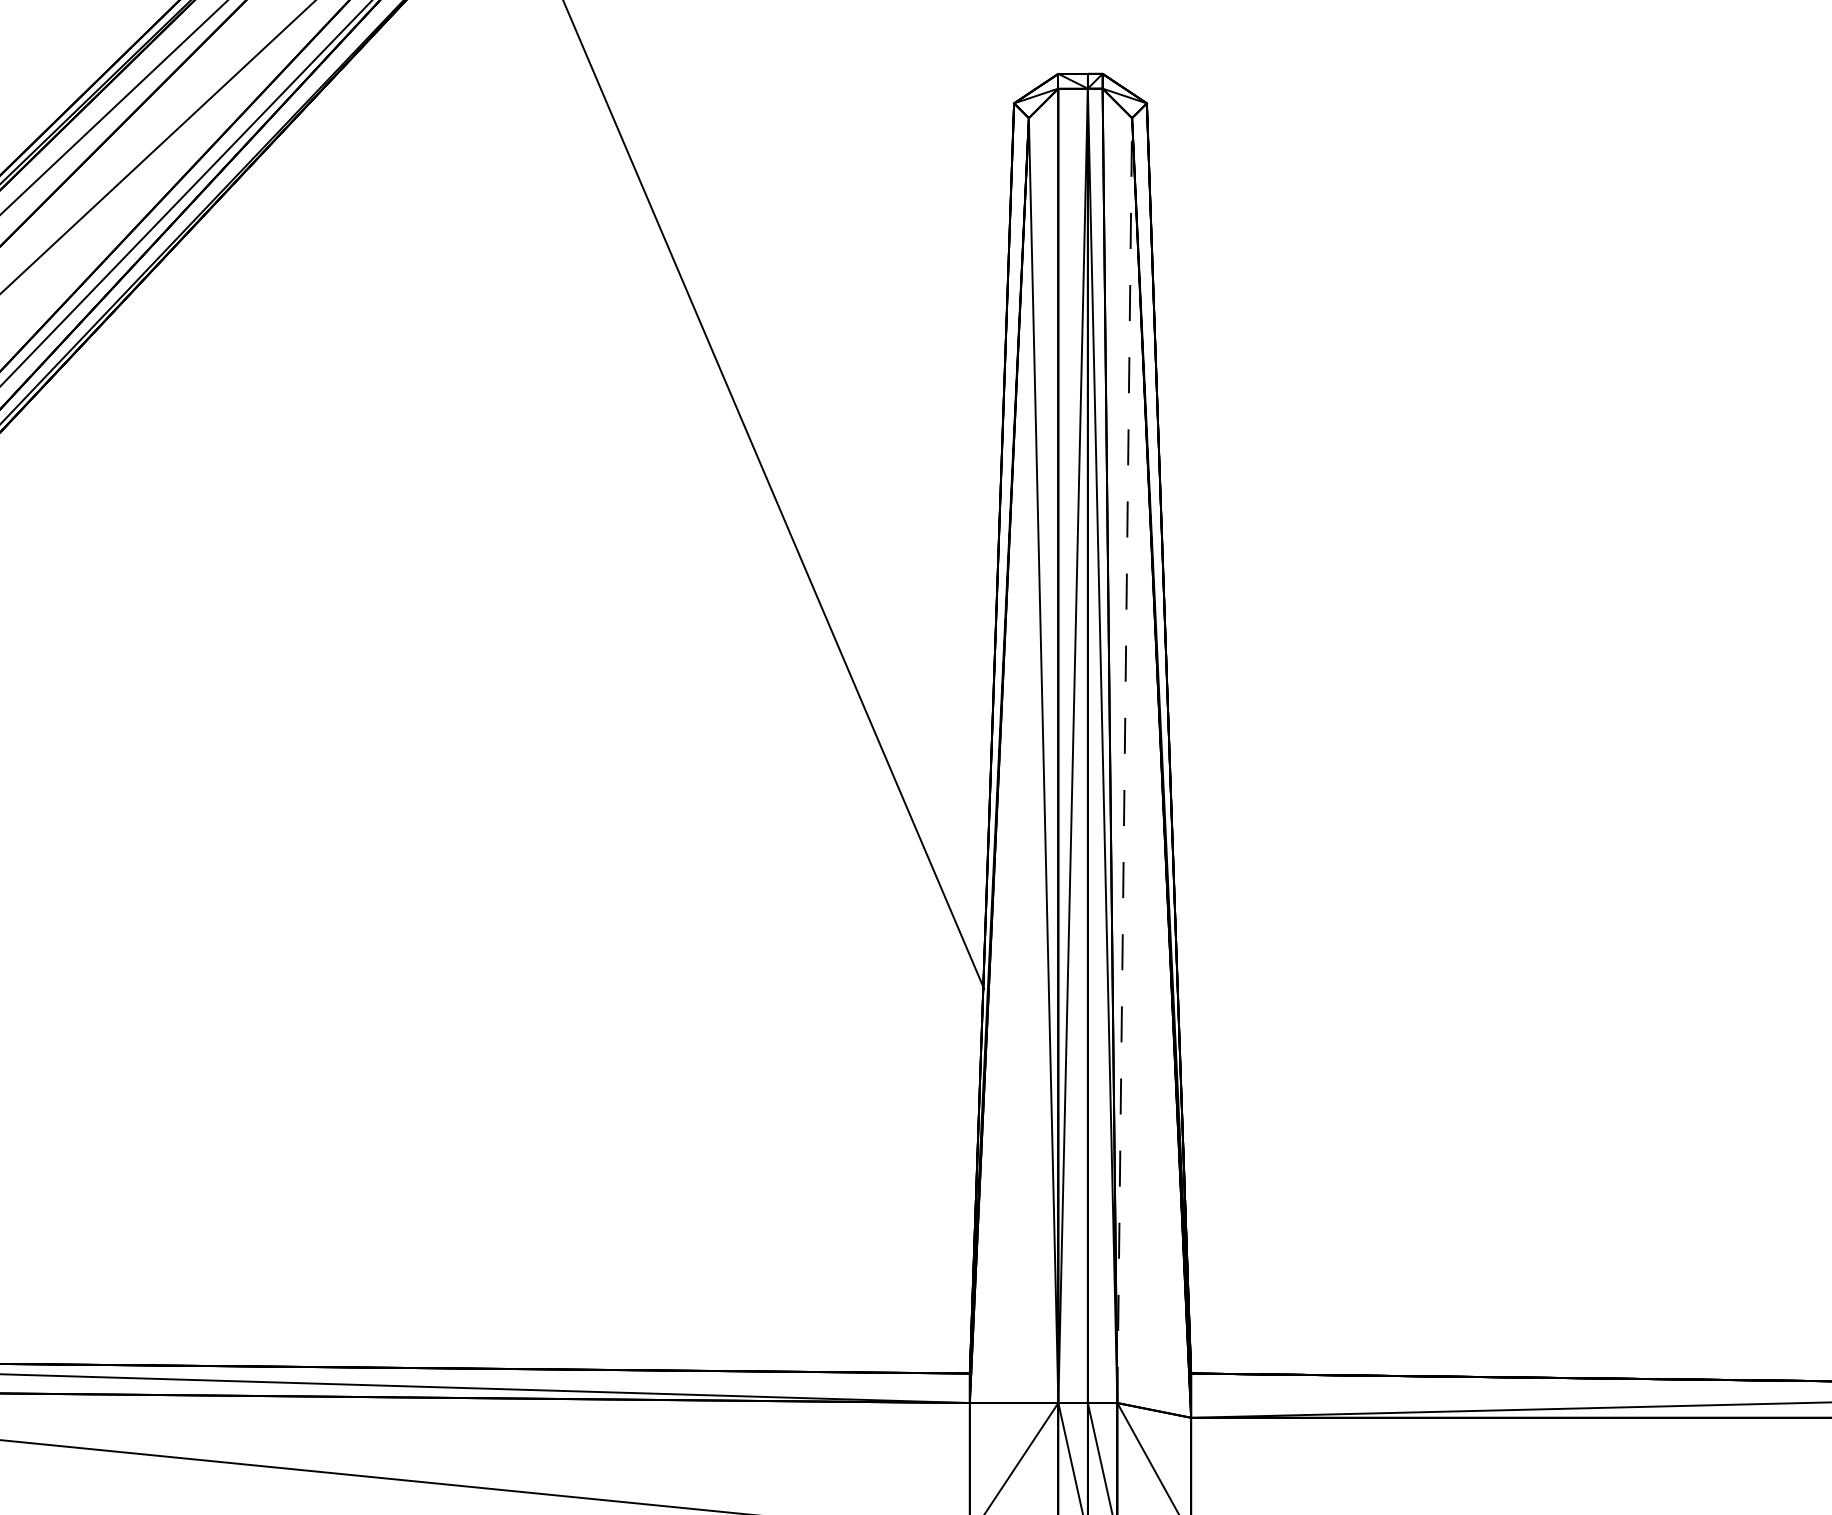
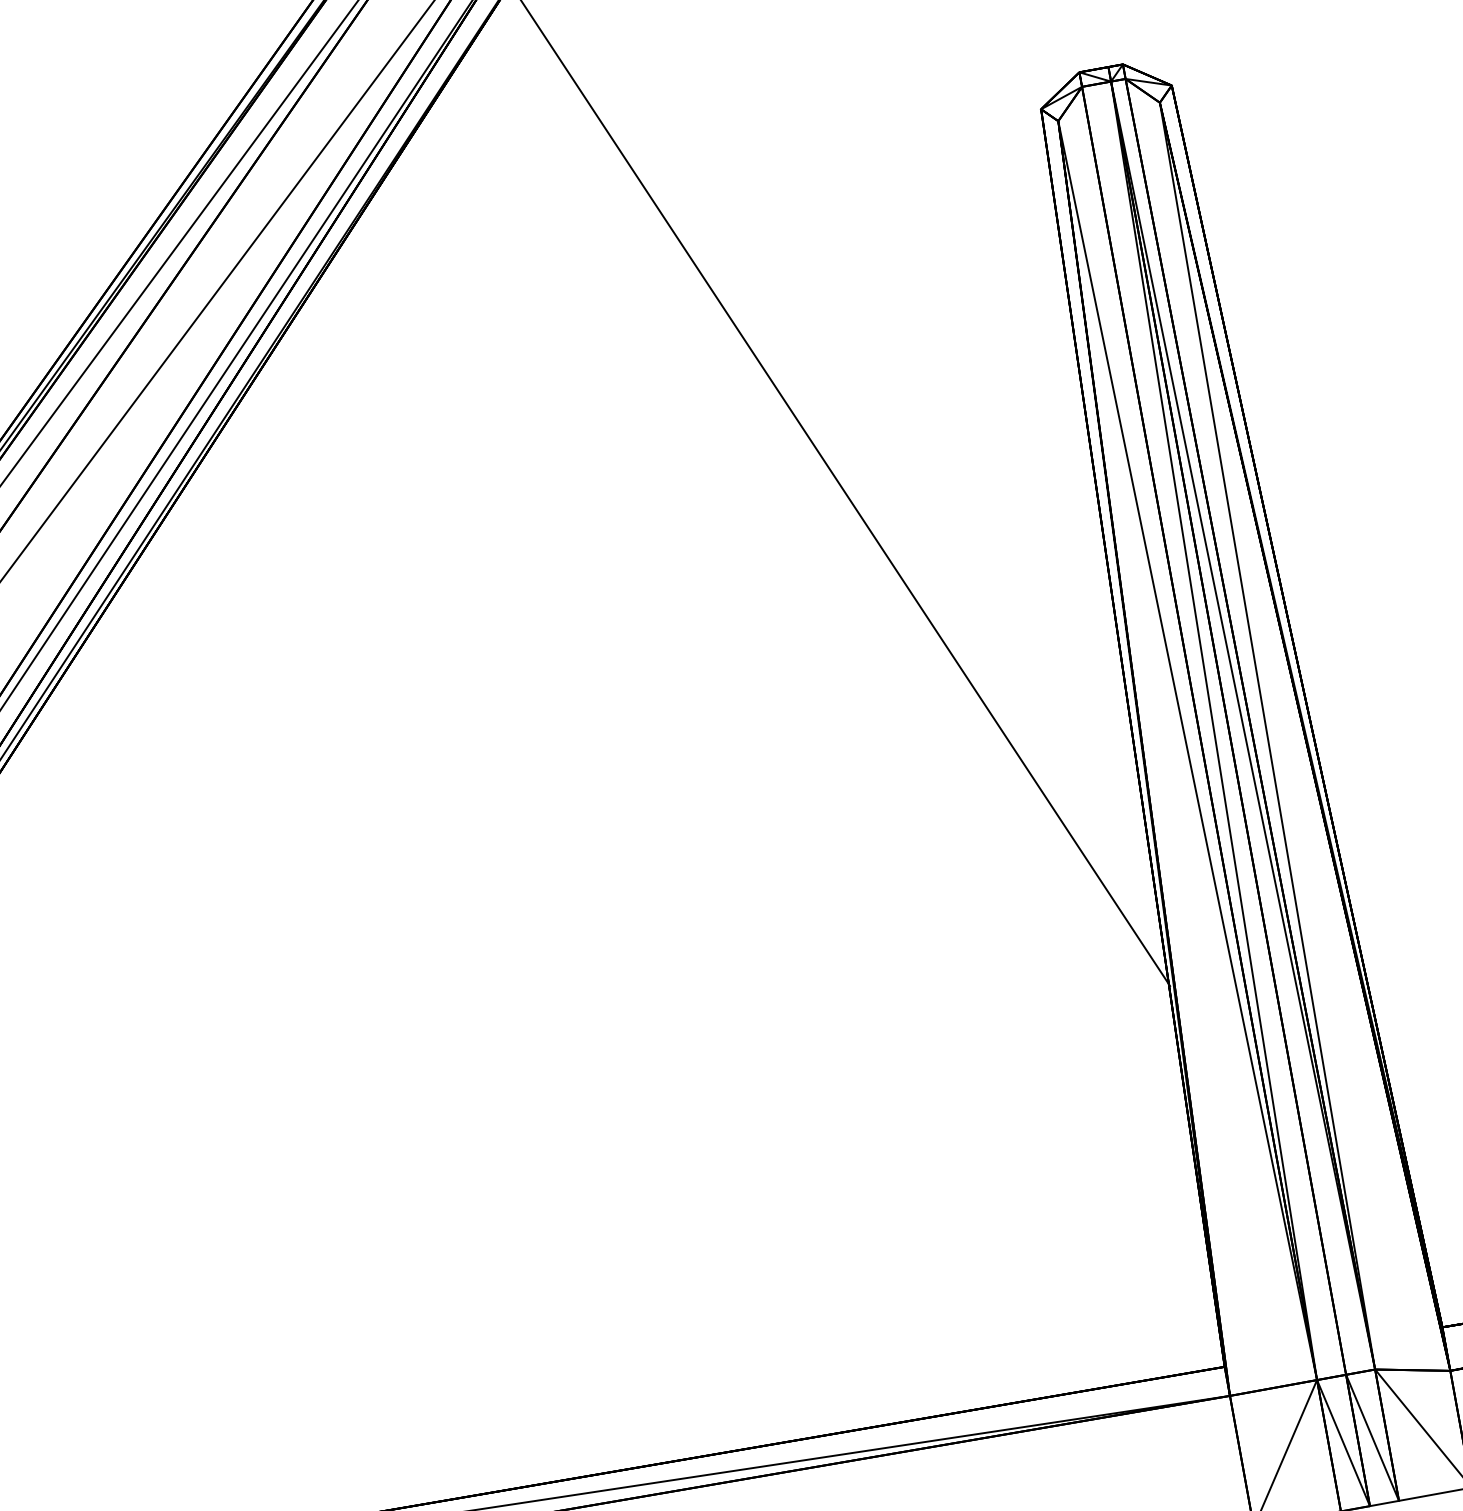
line: (1124, 760) -> (1267, 736), dashed -> solid

